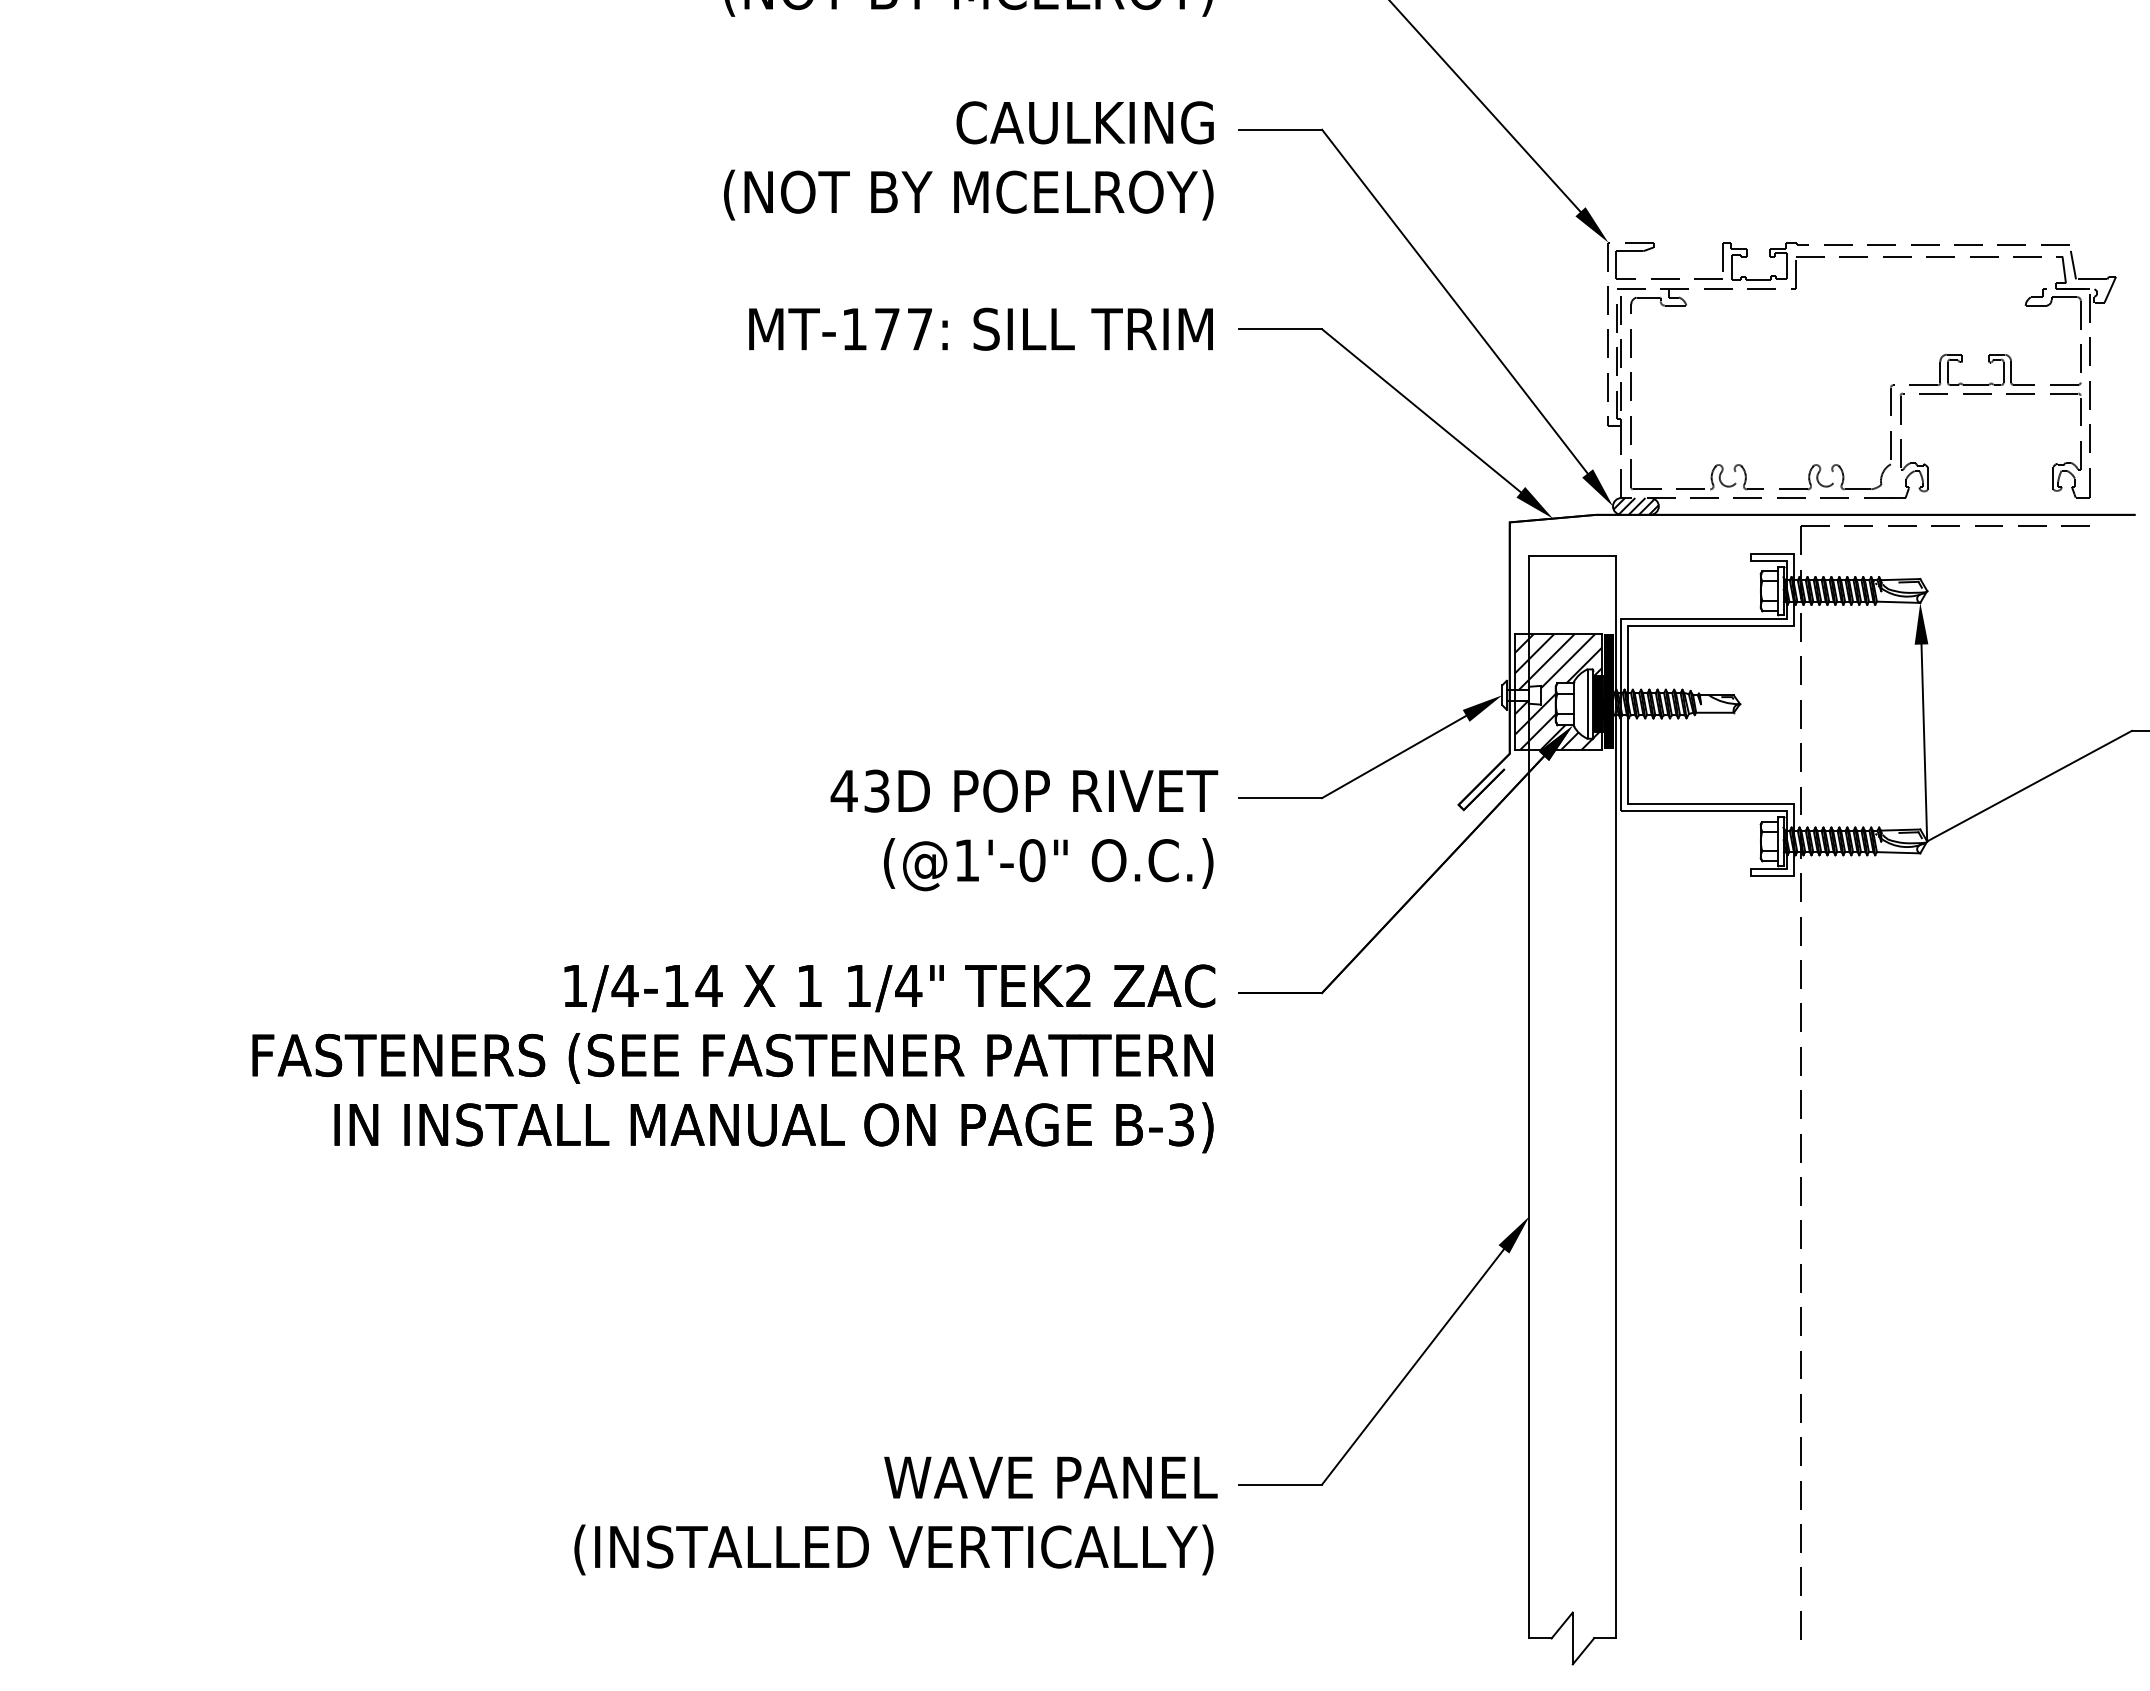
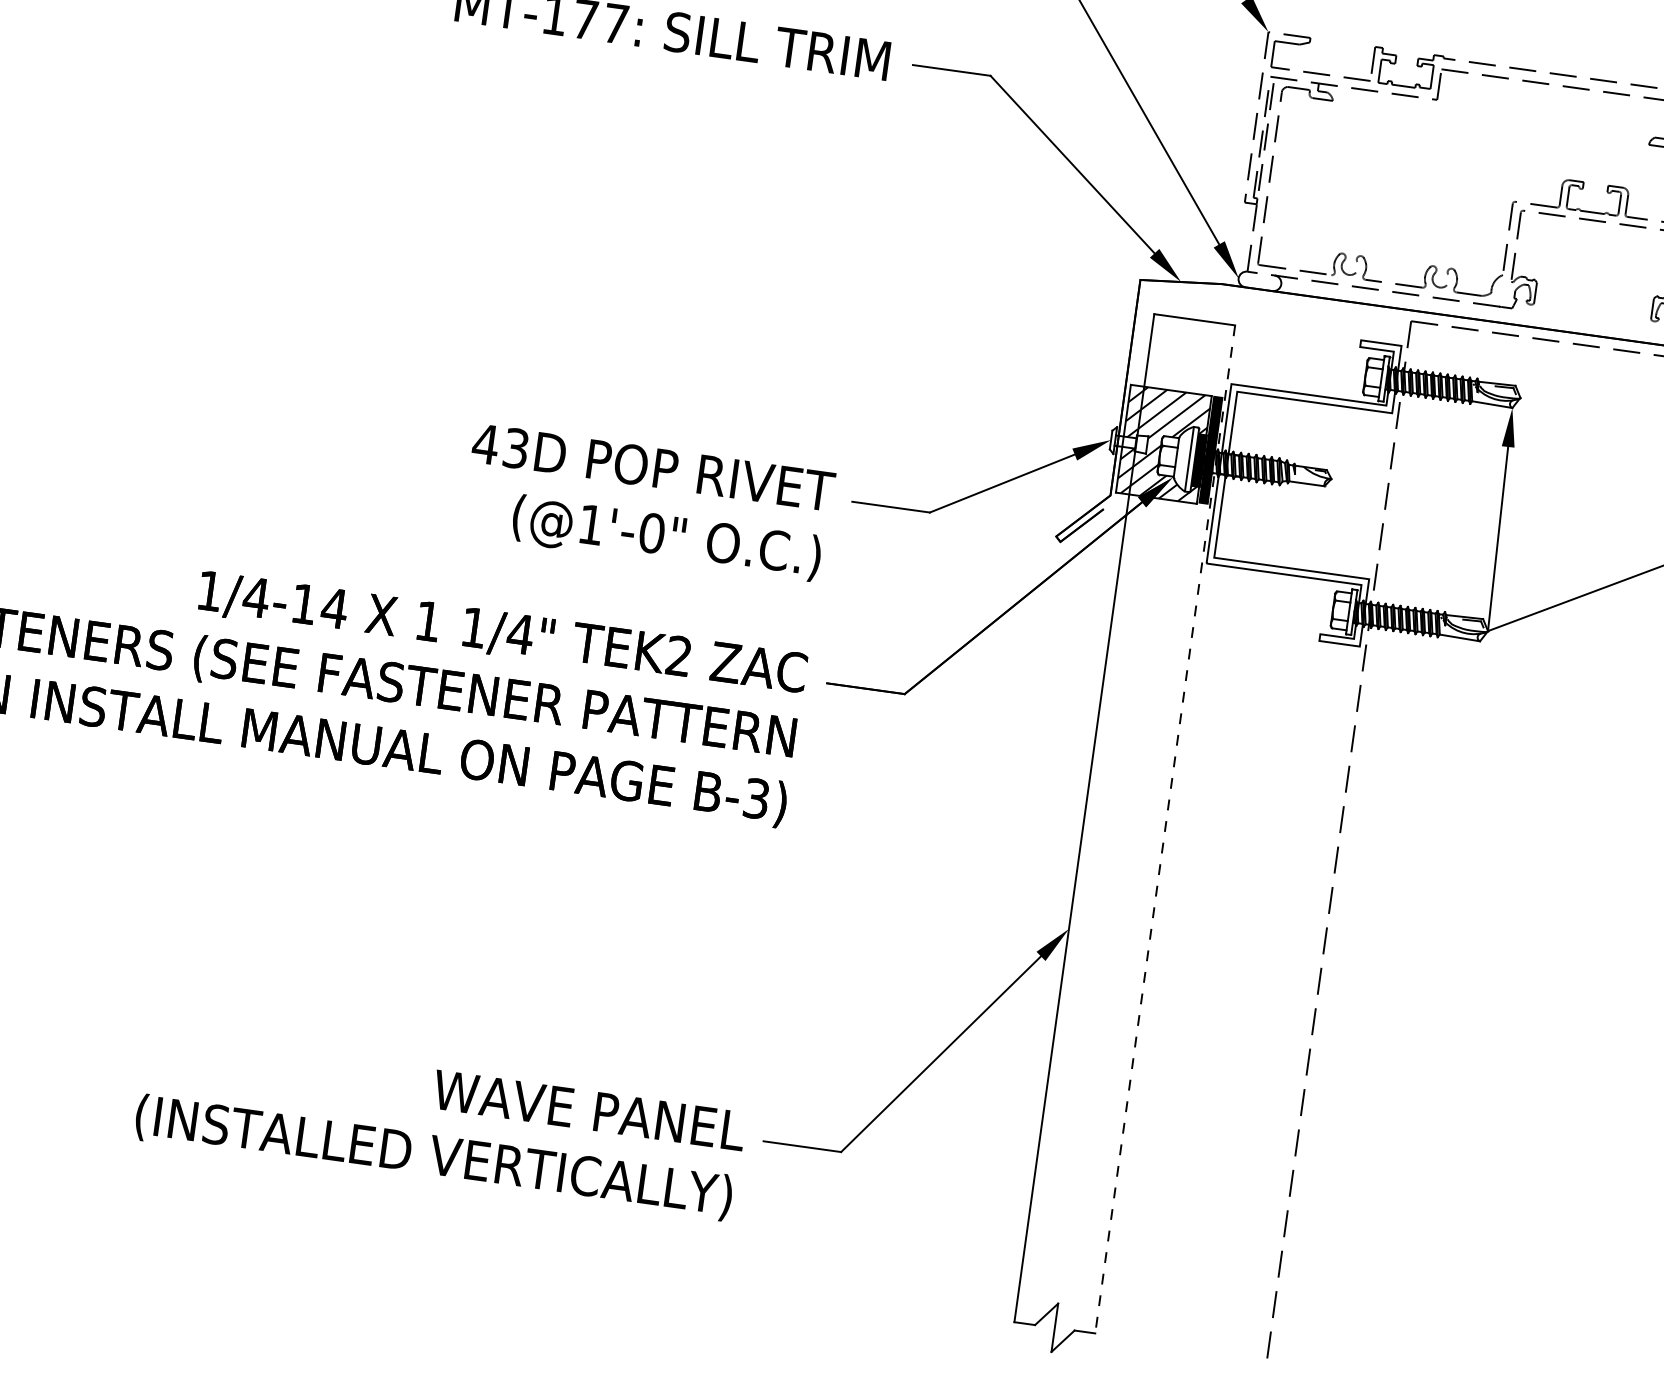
hatch: (1635, 506) -> (1259, 281), removed
line: (1616, 1097) -> (1165, 829), solid -> dashed

